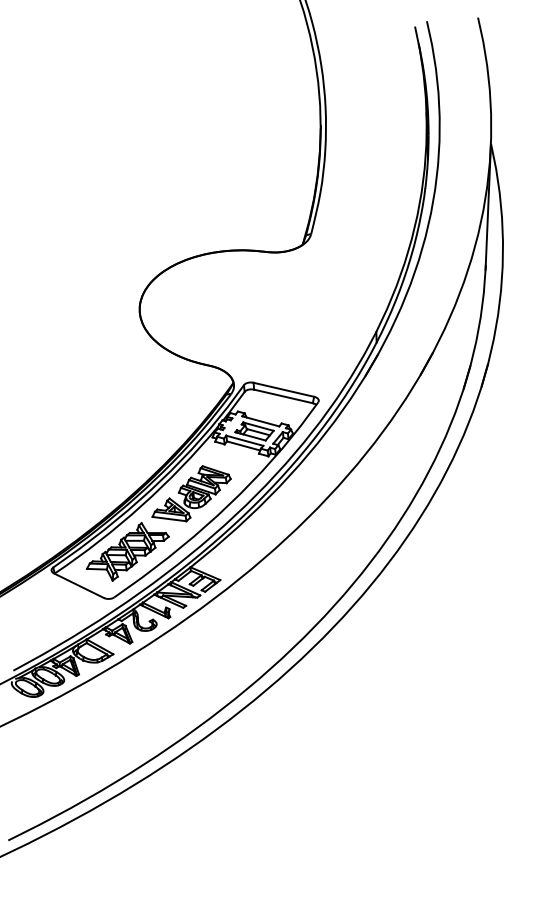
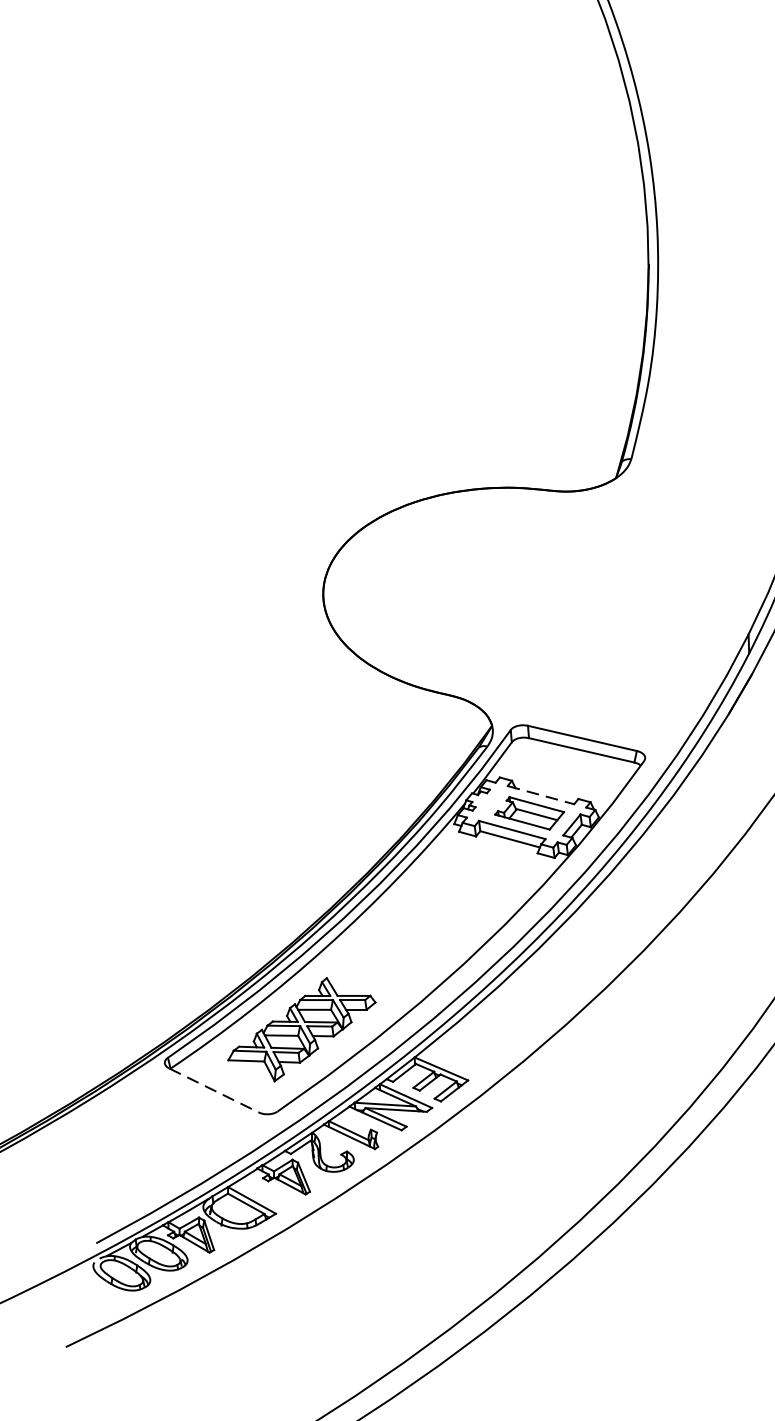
line: (261, 421) -> (542, 795), solid -> dashed
part: (191, 493) -> (416, 924), removed
line: (78, 585) -> (213, 1090), solid -> dashed

